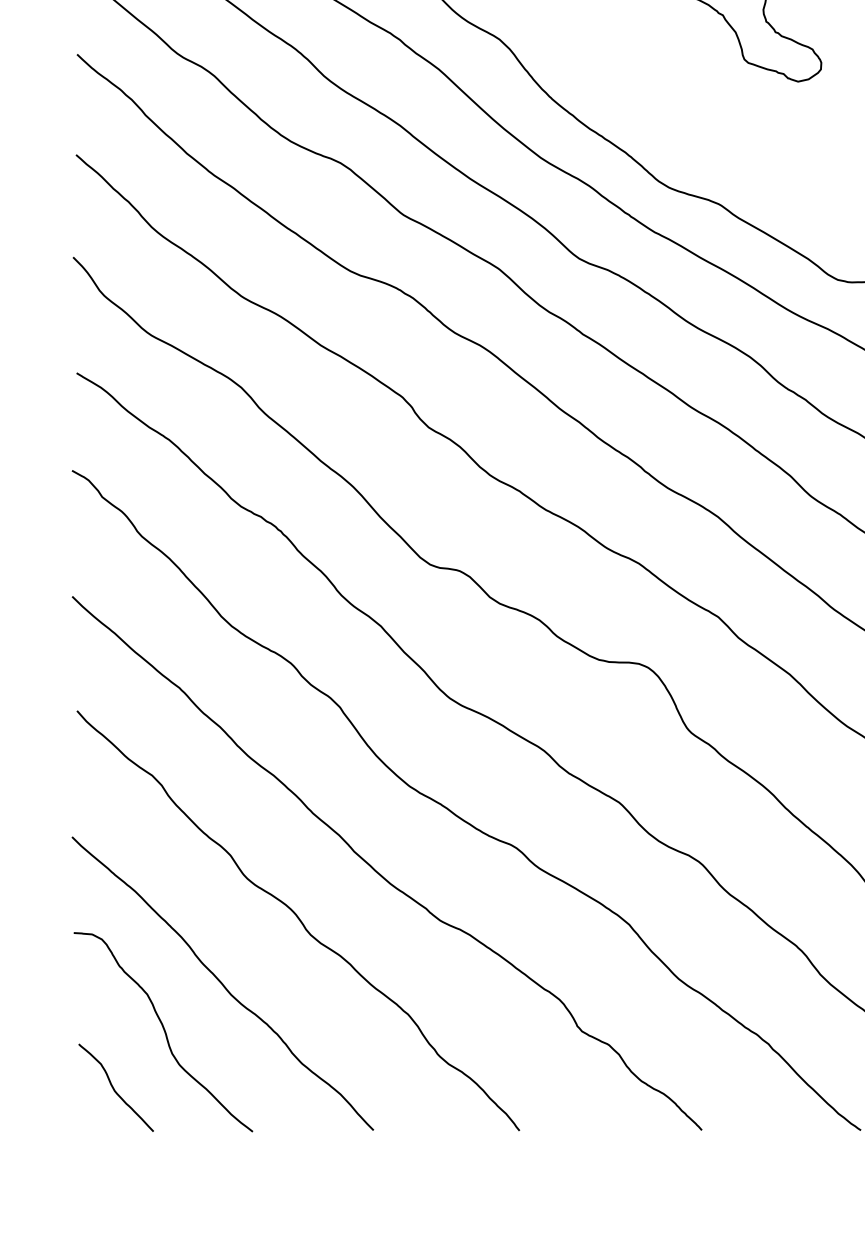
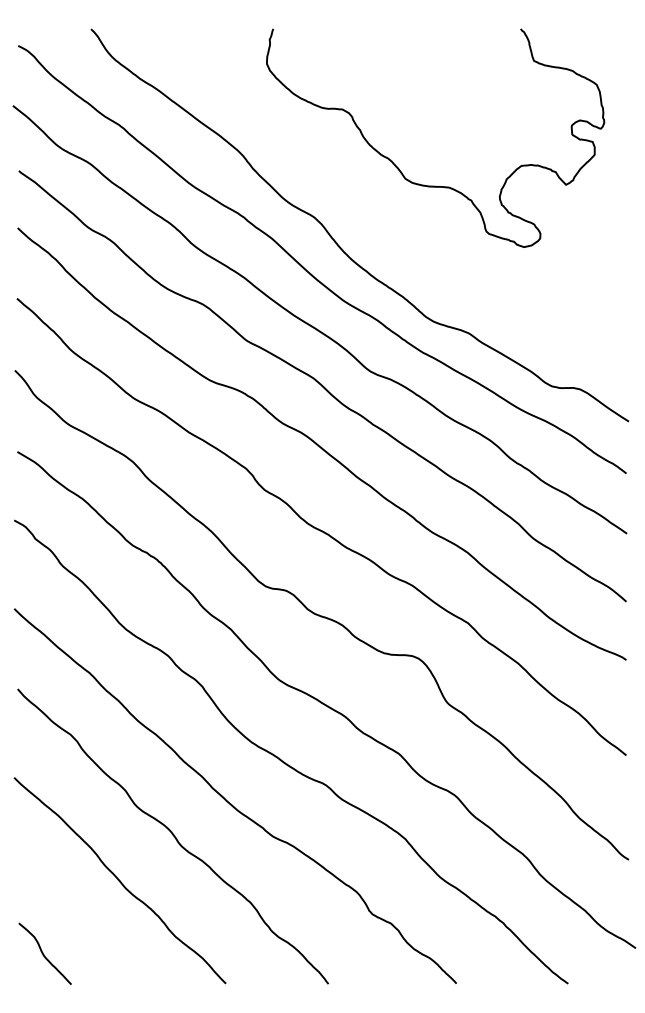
curve: (163, 1031) -> (78, 914), removed

